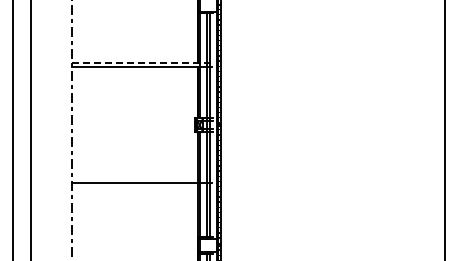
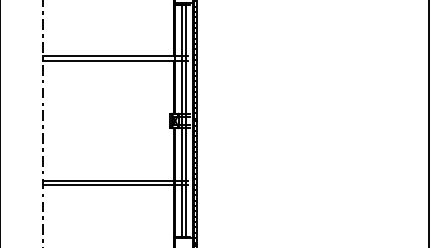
line: (142, 62) -> (116, 56), dashed -> solid
line: (141, 187) -> (115, 185), added

